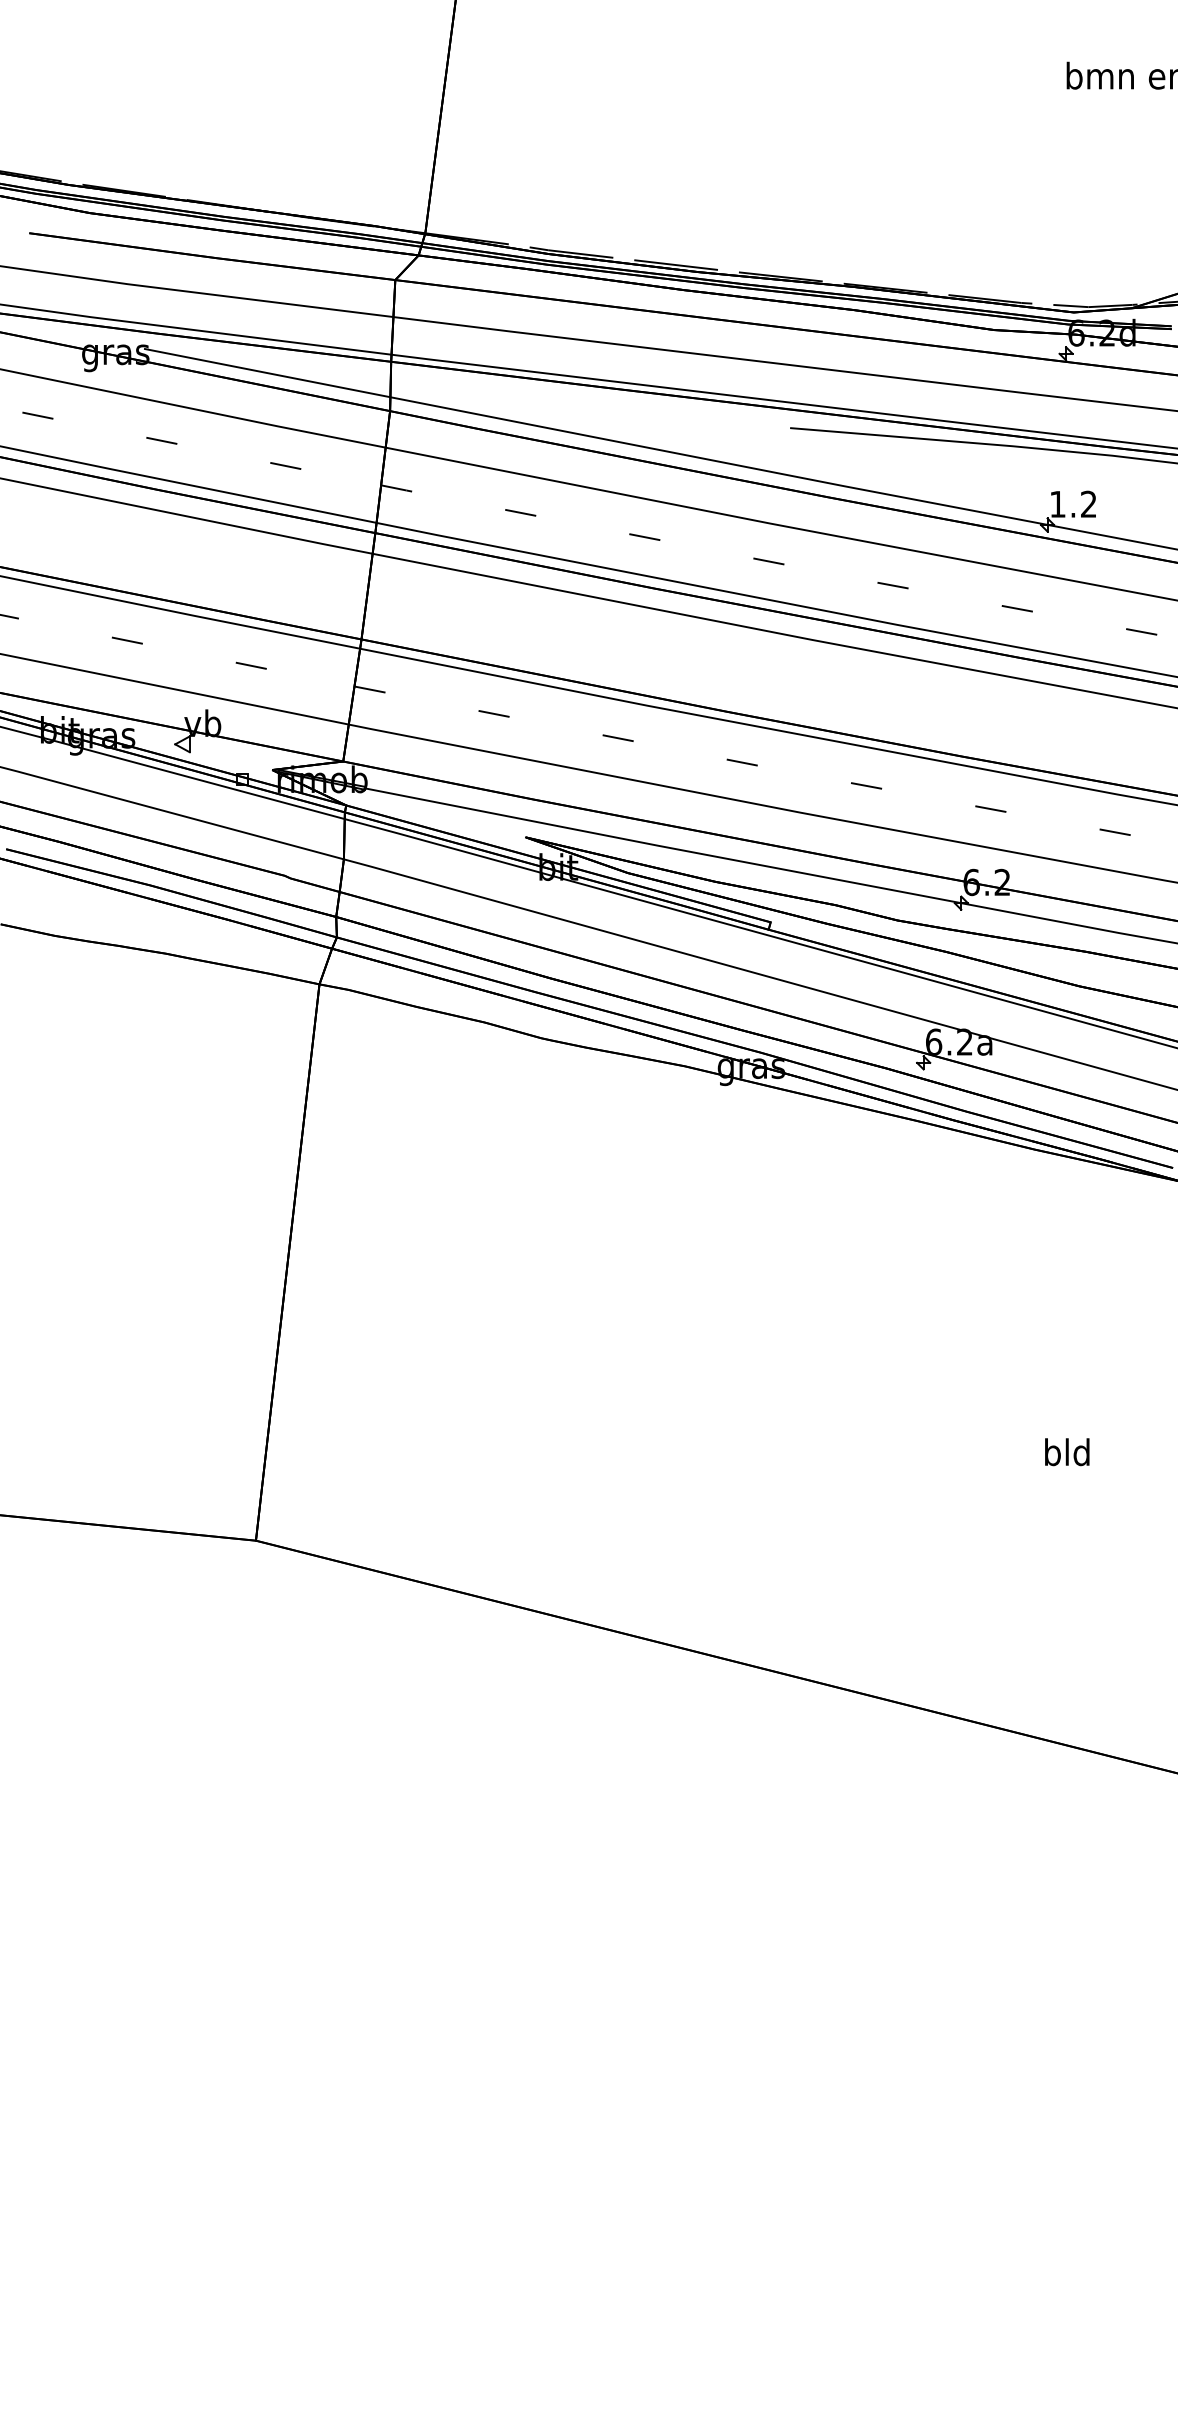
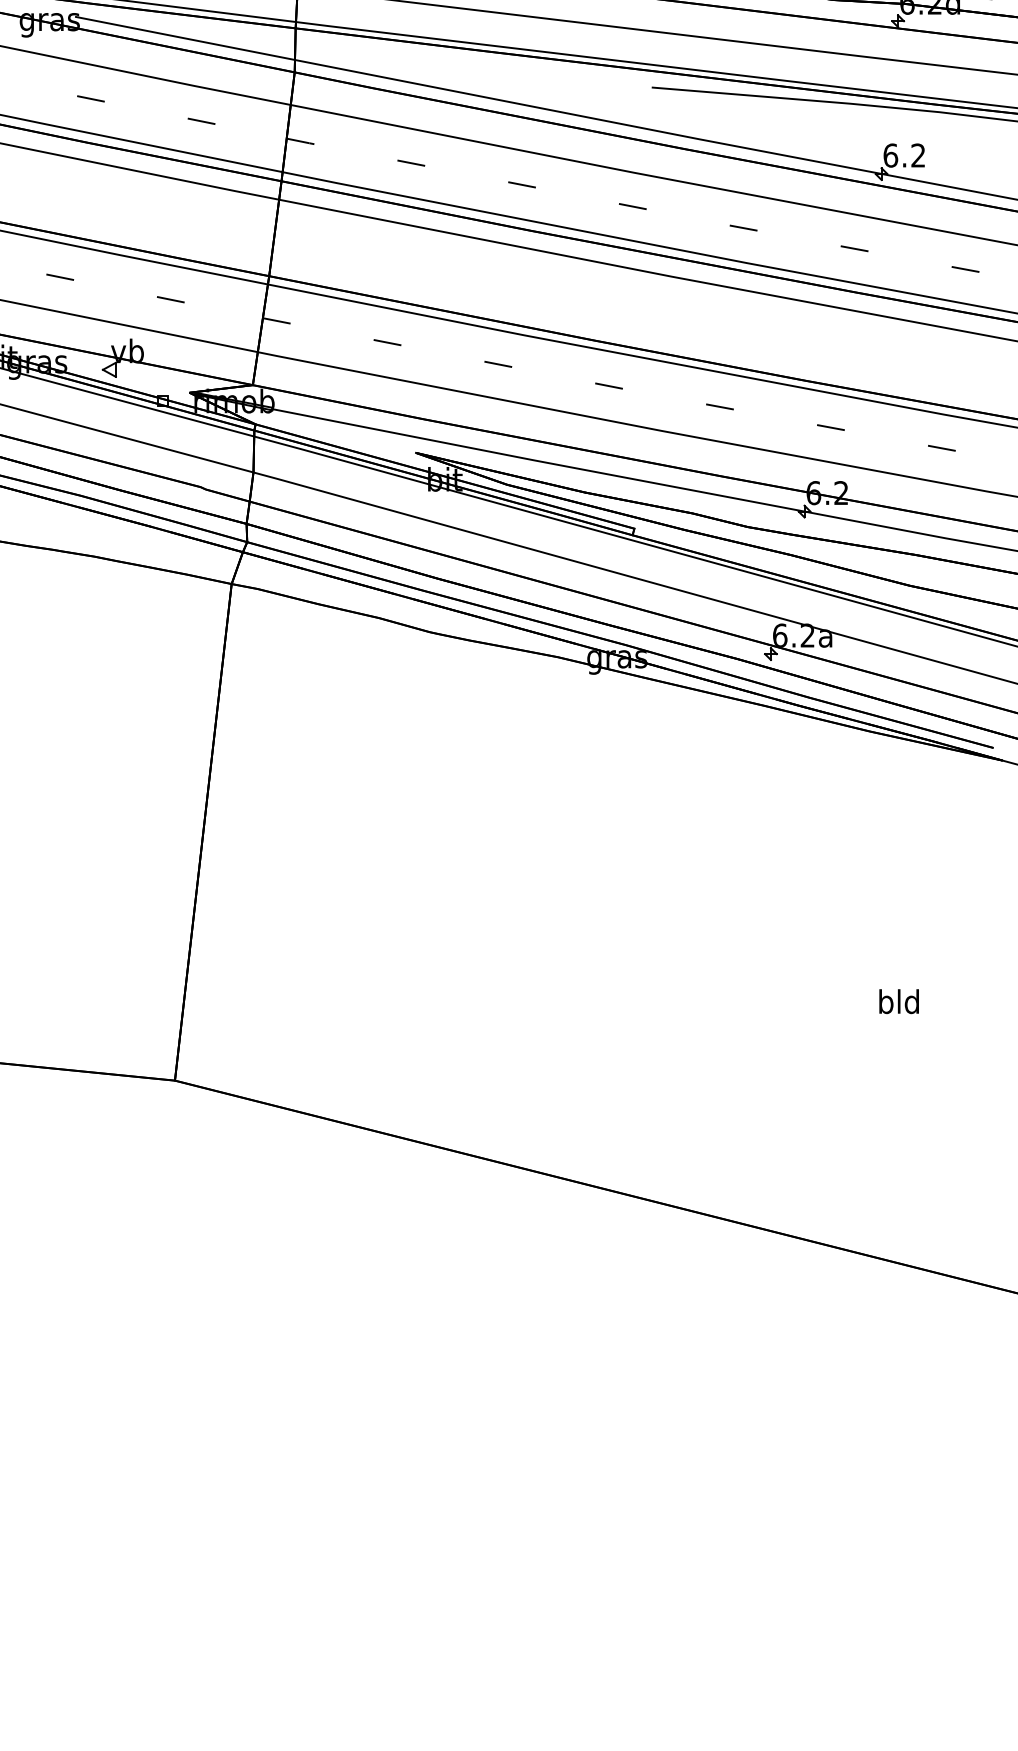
text: (1057, 503) -> (890, 154), 1.2 -> 6.2

